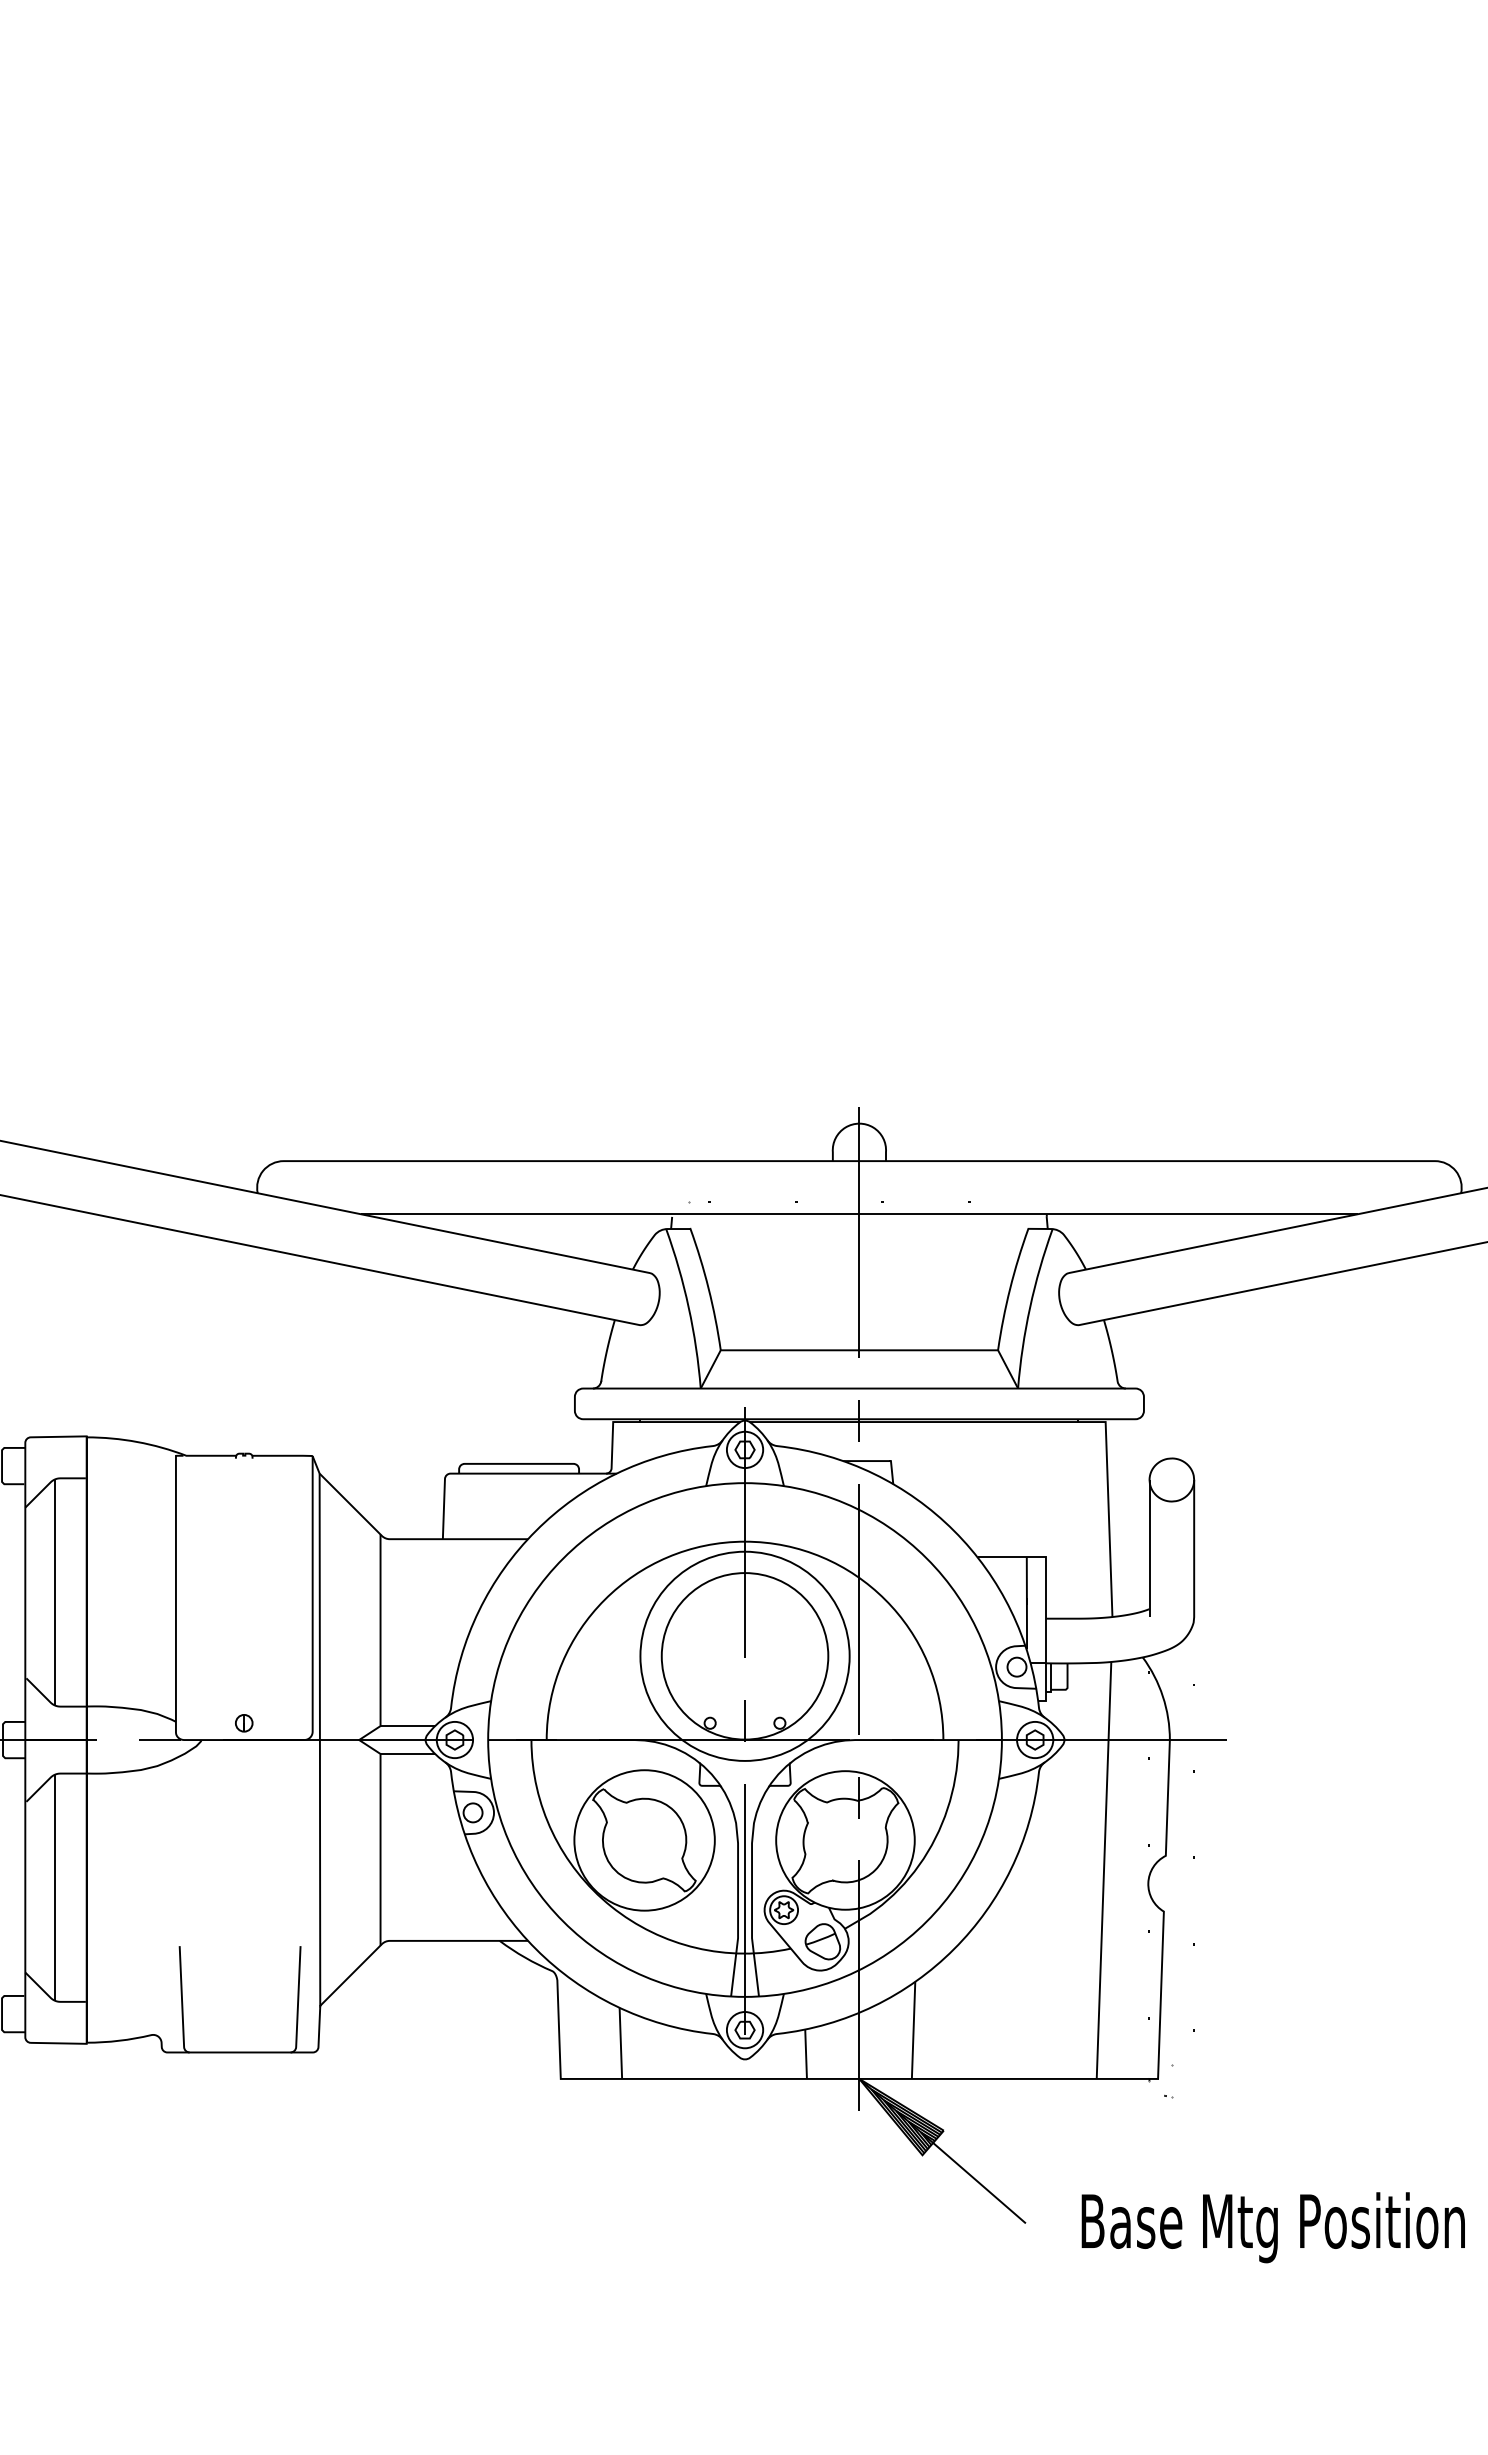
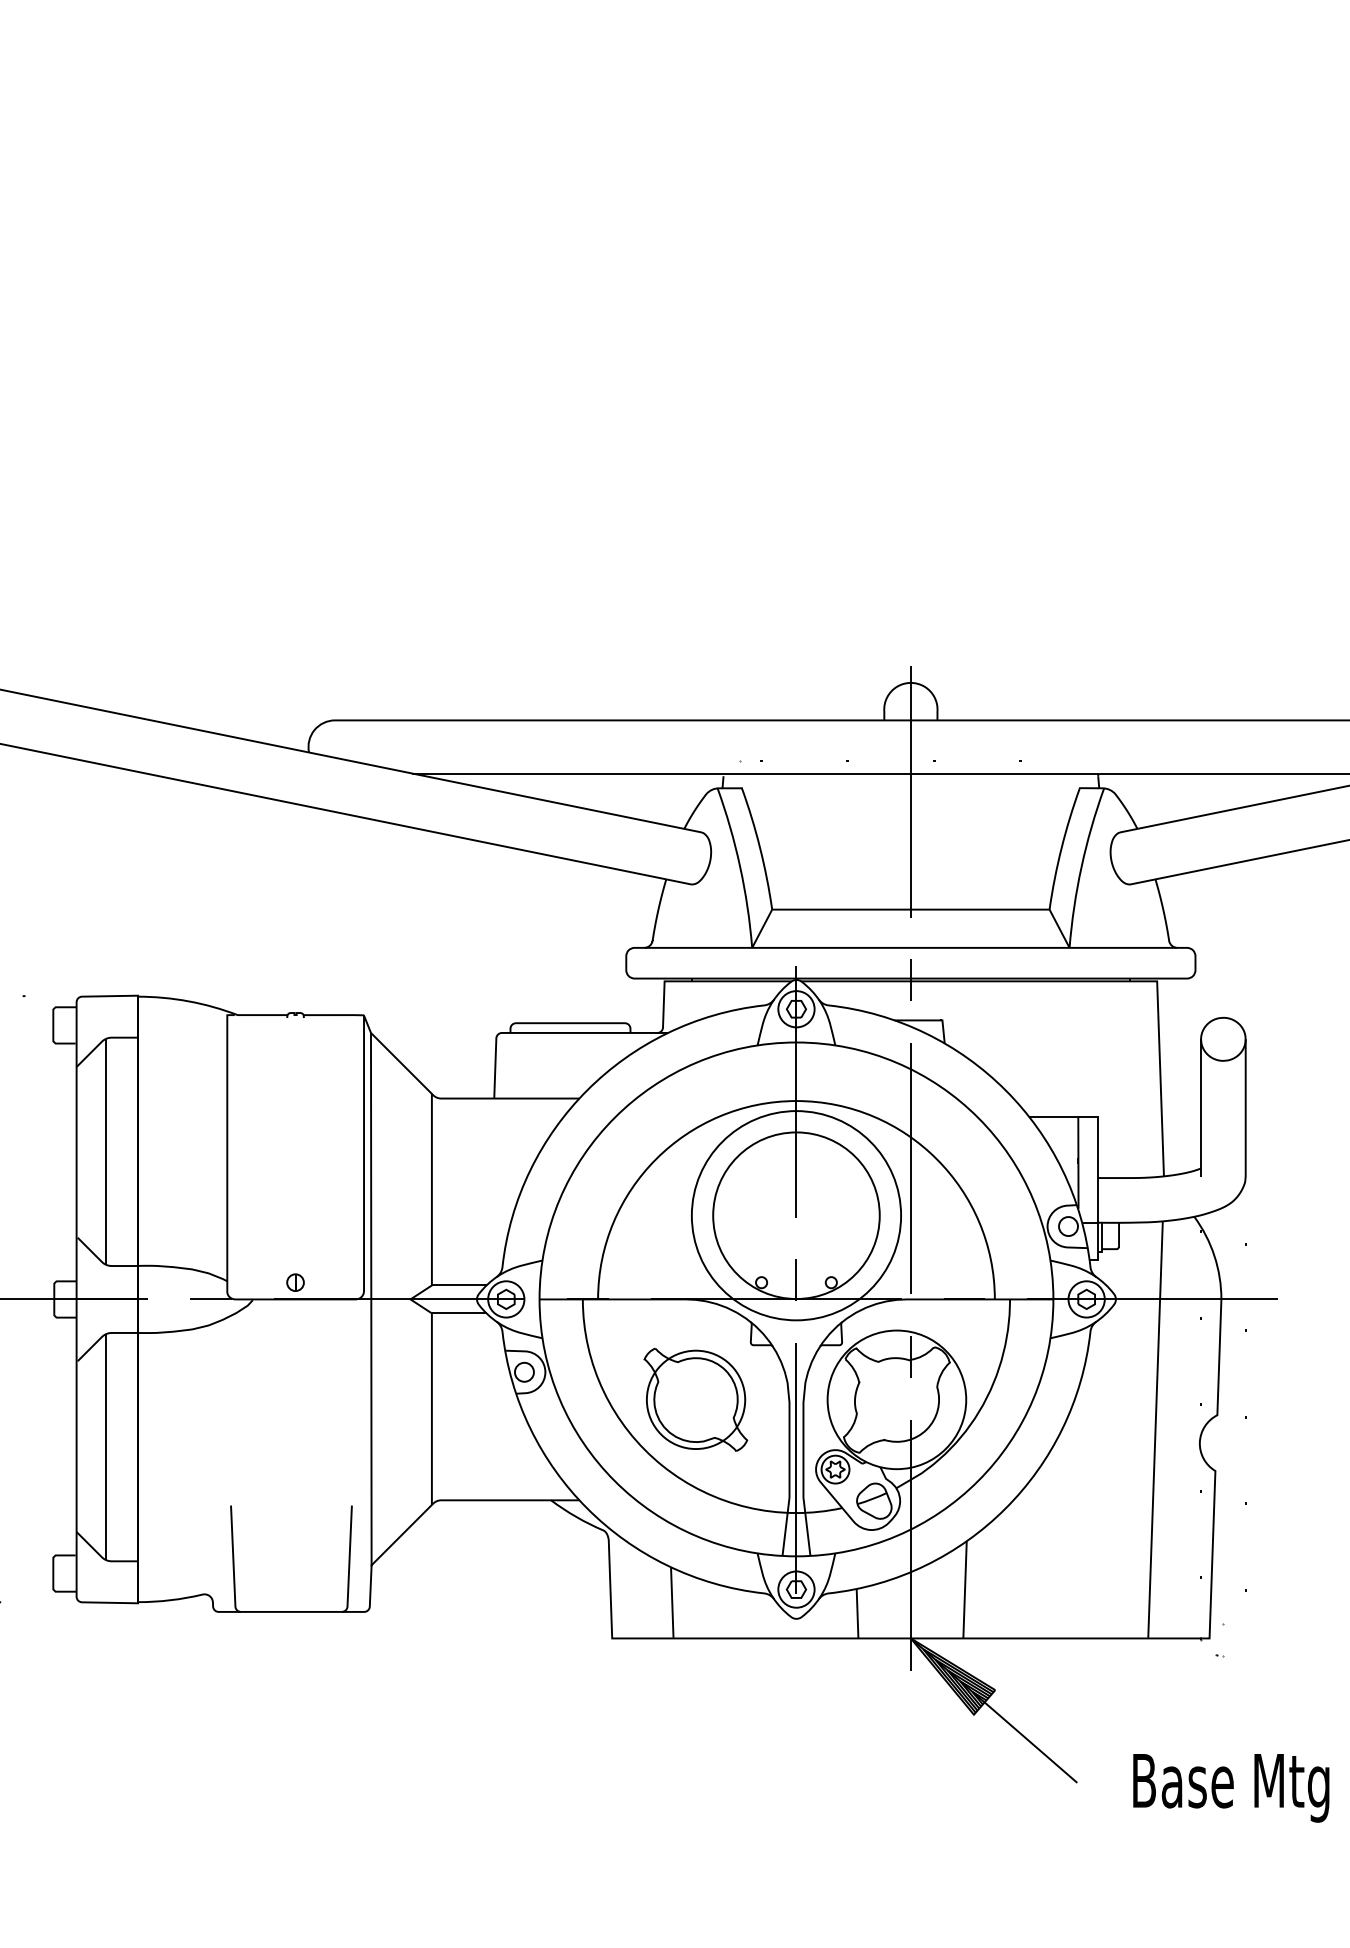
circle: (644, 1840) -> (695, 1399), size x0.7

